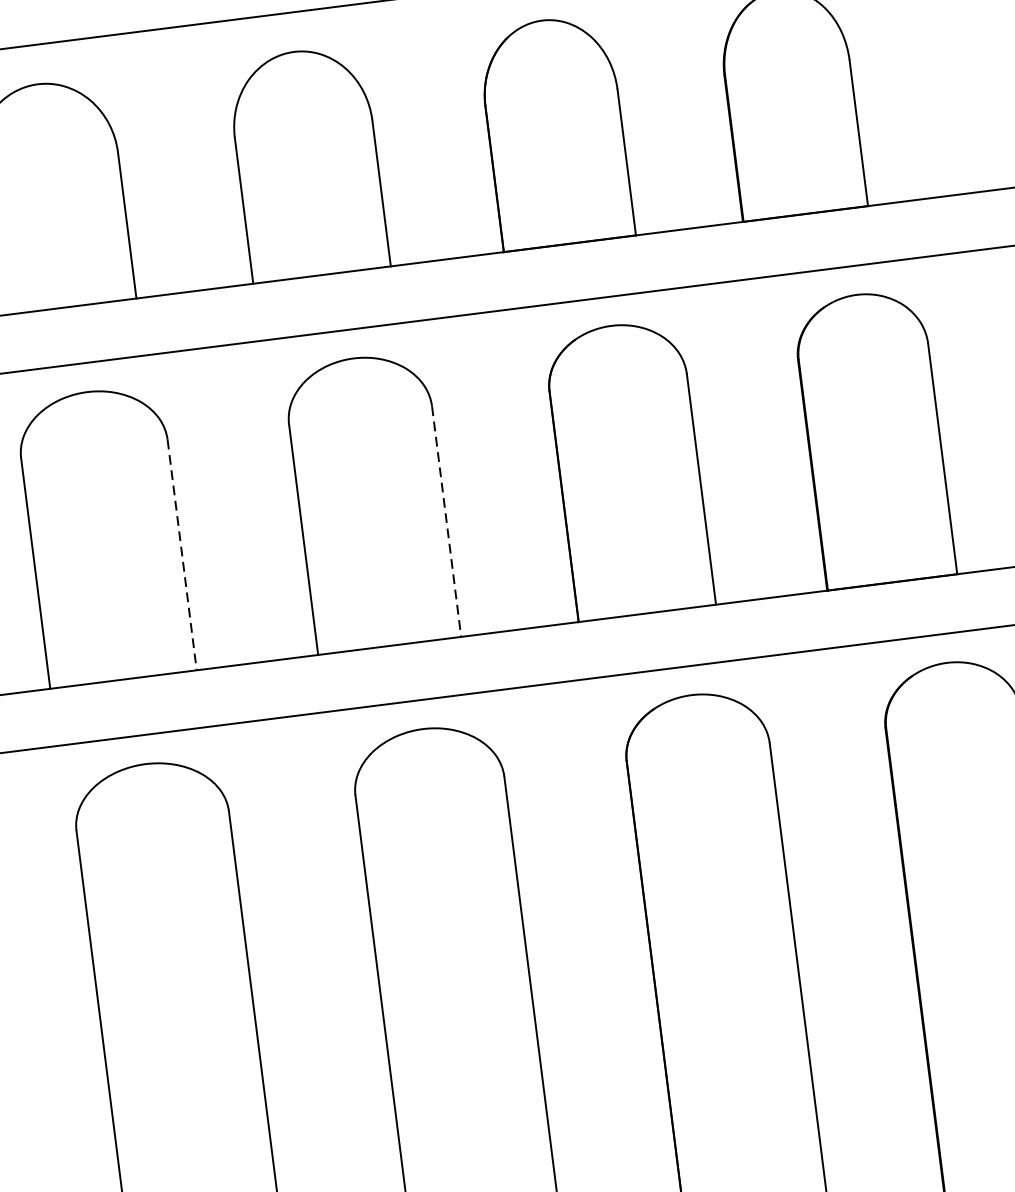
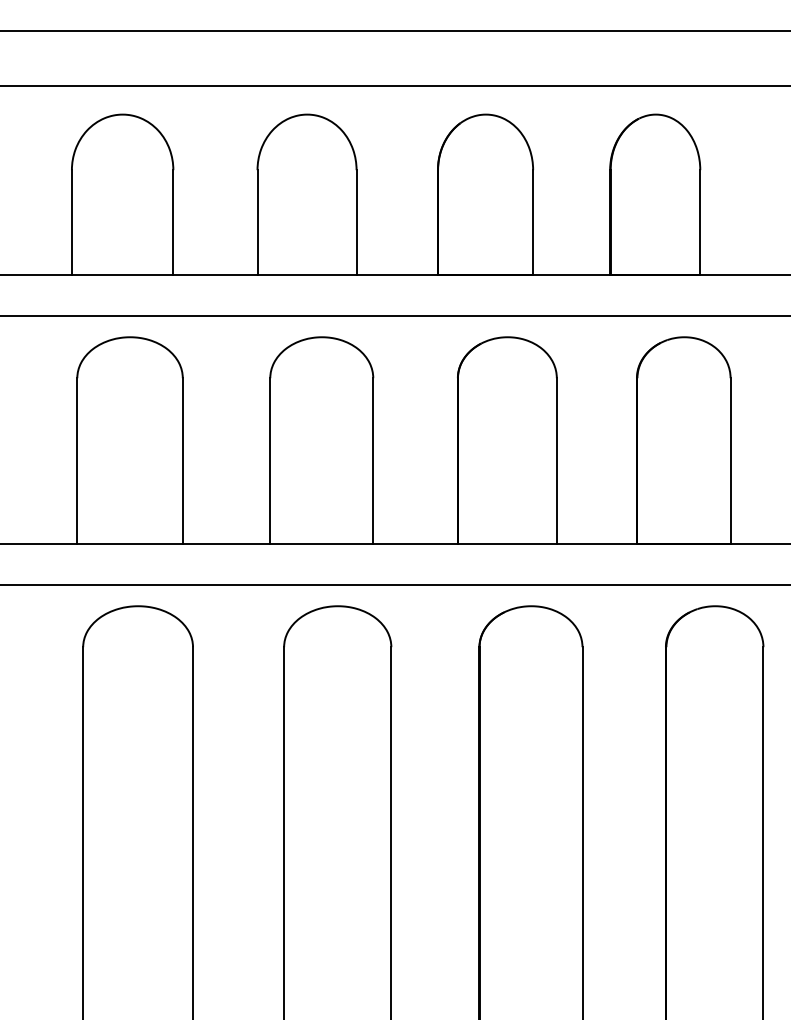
line: (446, 521) -> (373, 461), dashed -> solid
line: (181, 555) -> (182, 461), dashed -> solid

